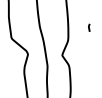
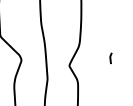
curve: (89, 27) -> (111, 57), moved

